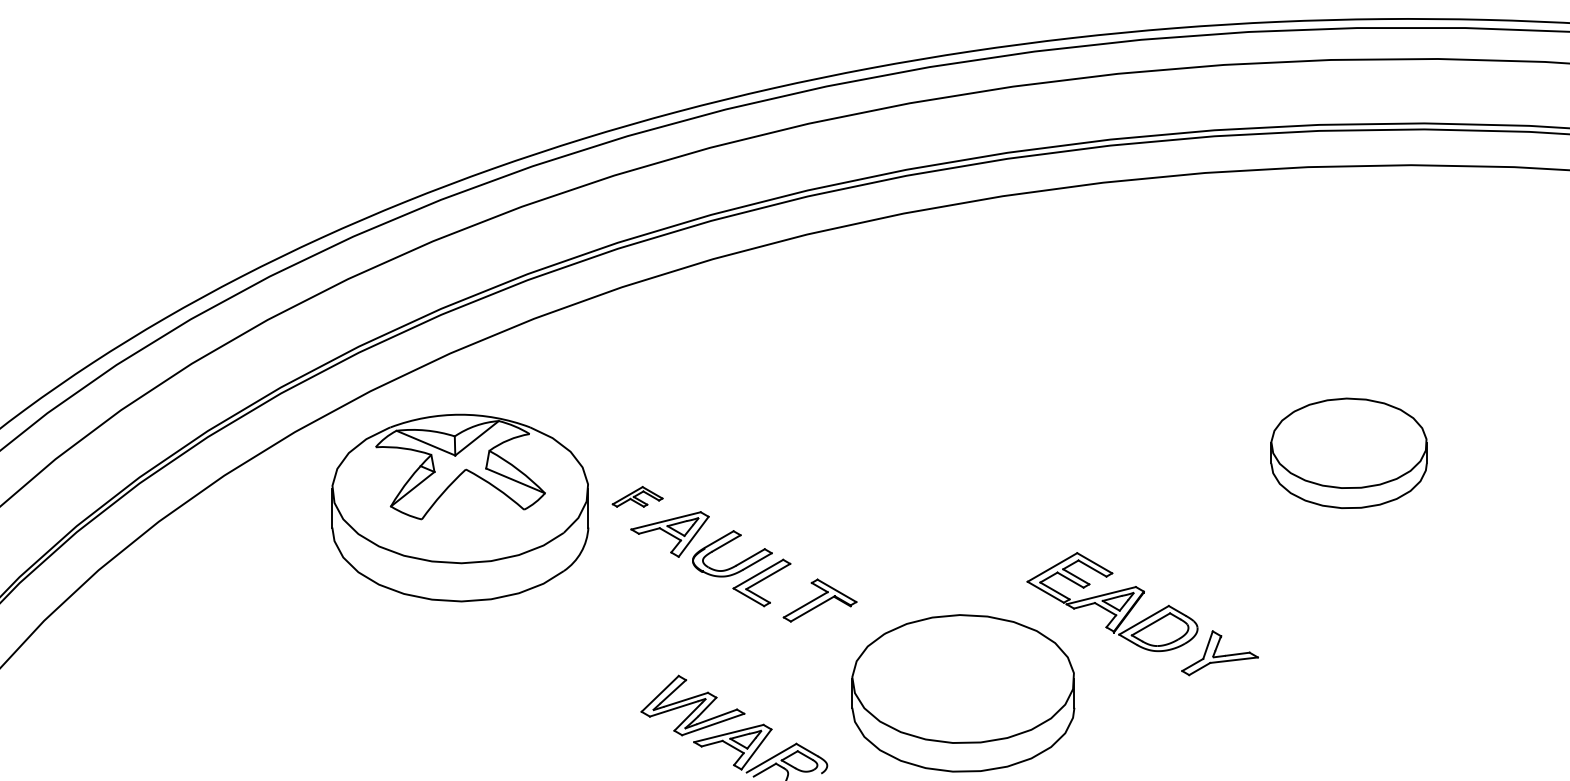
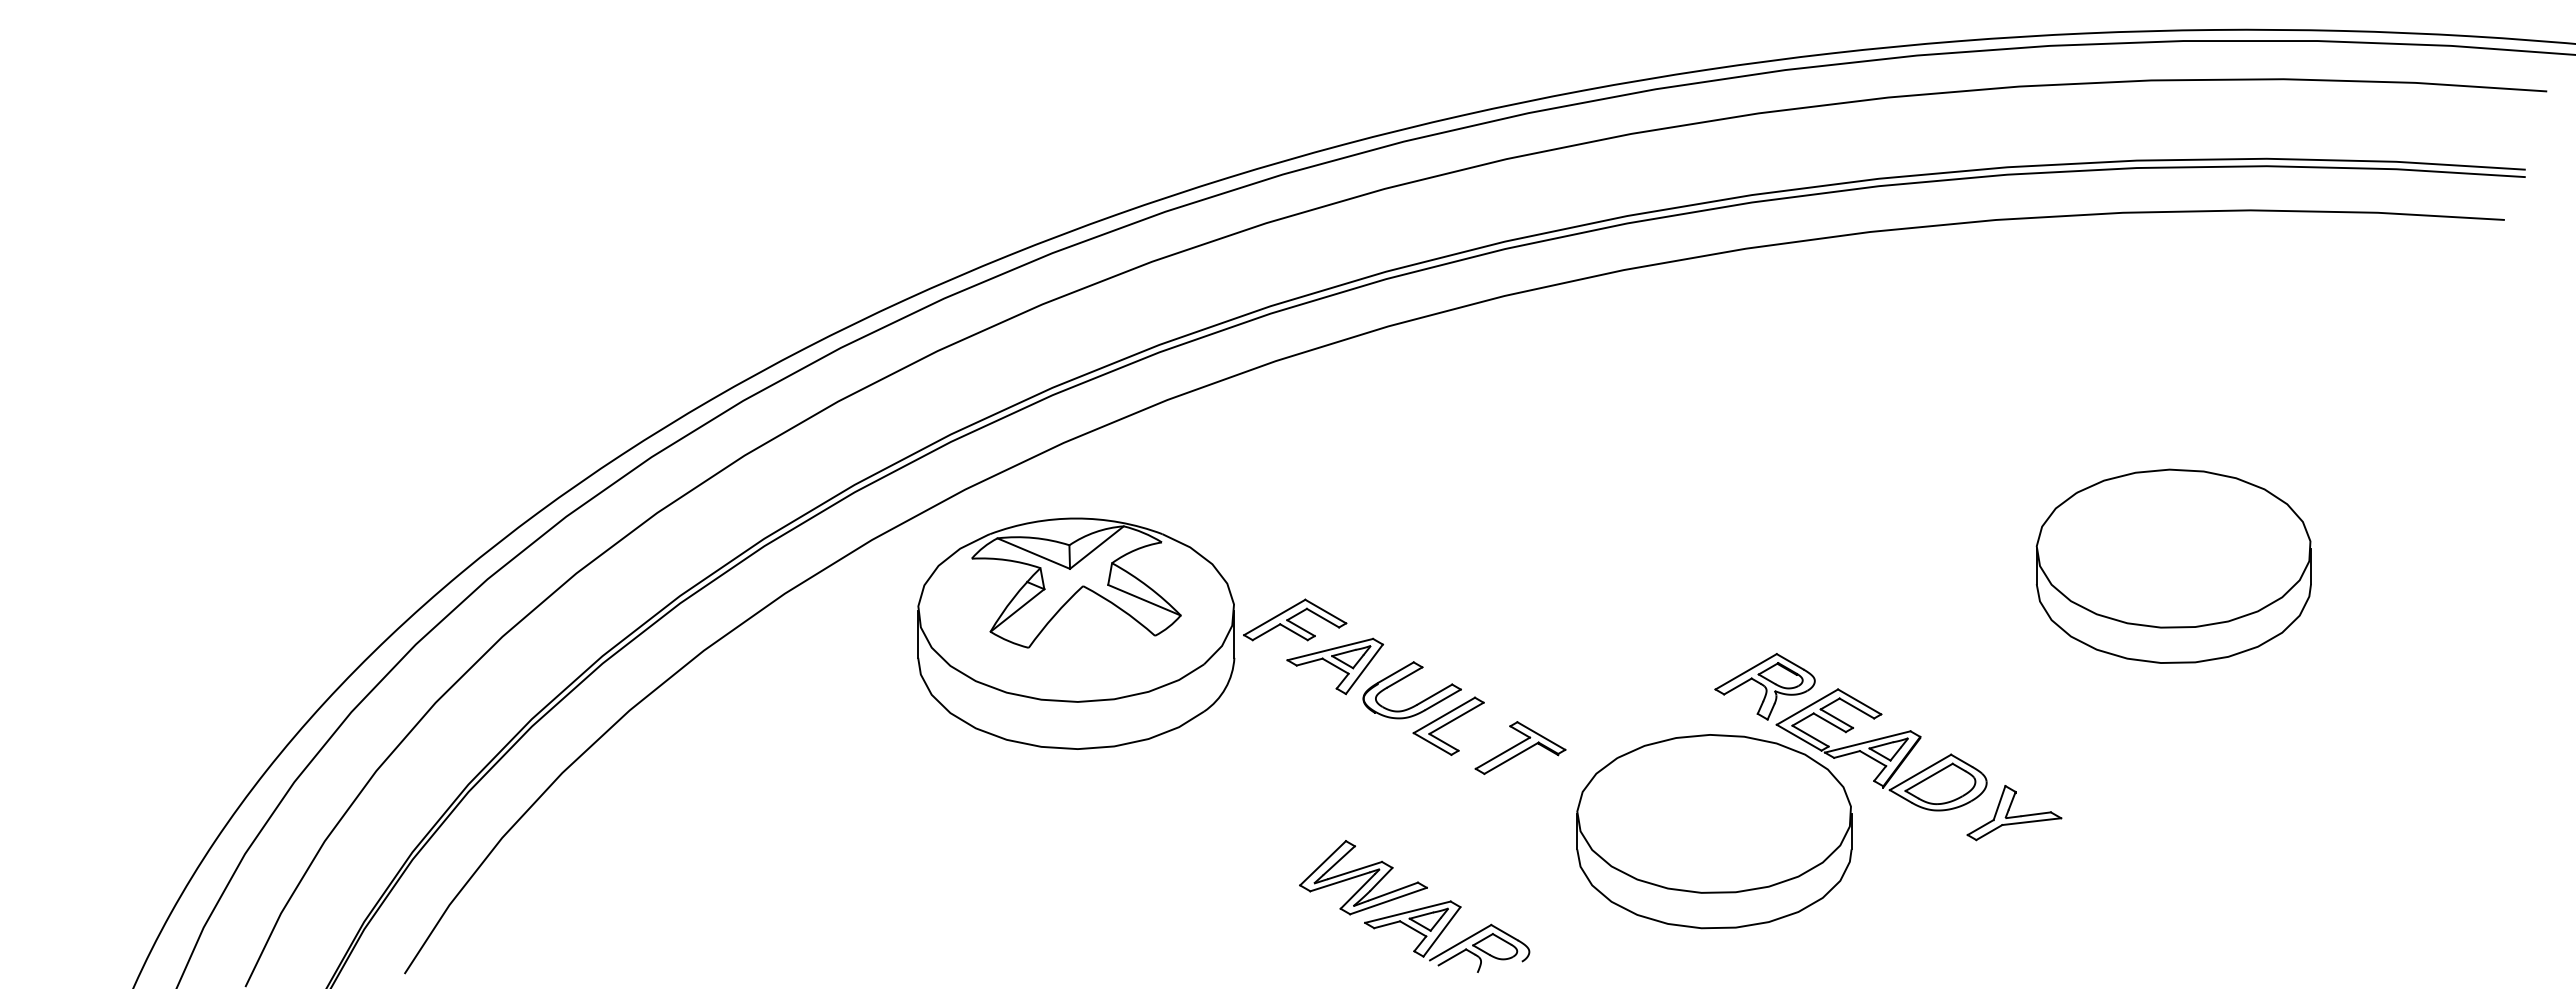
part: (1348, 452) -> (2173, 565), size x1.43
part: (637, 496) -> (1295, 619), size x1.67
part: (1017, 550) -> (1764, 686), added
part: (963, 693) -> (1714, 831), moved

